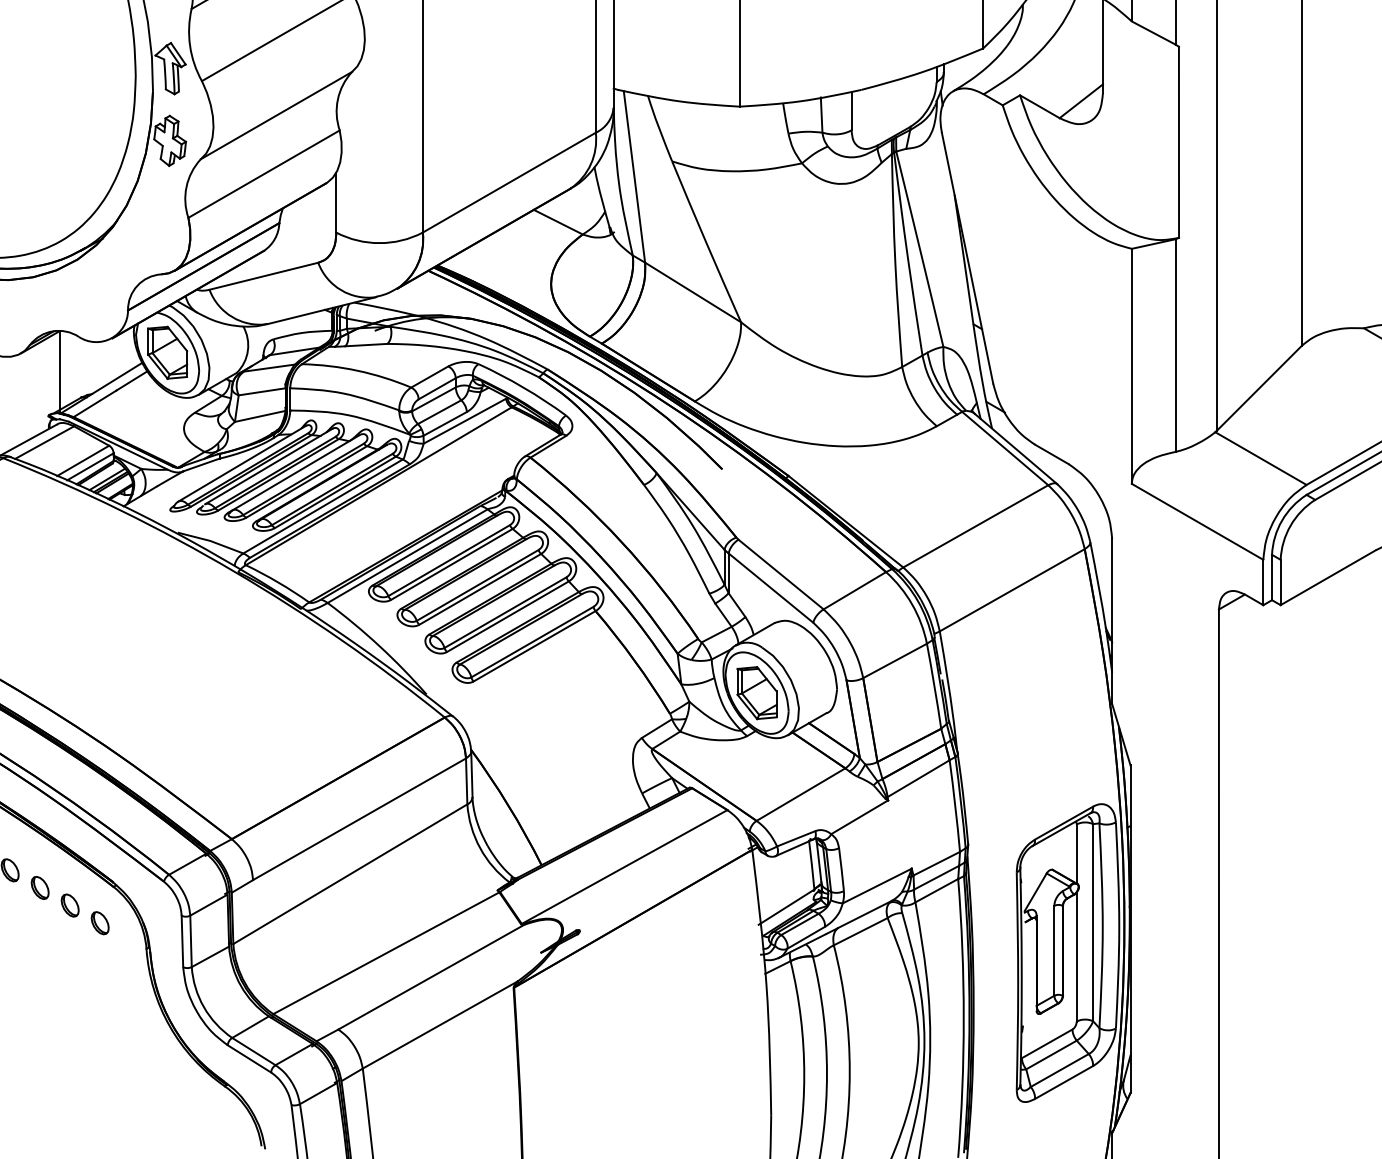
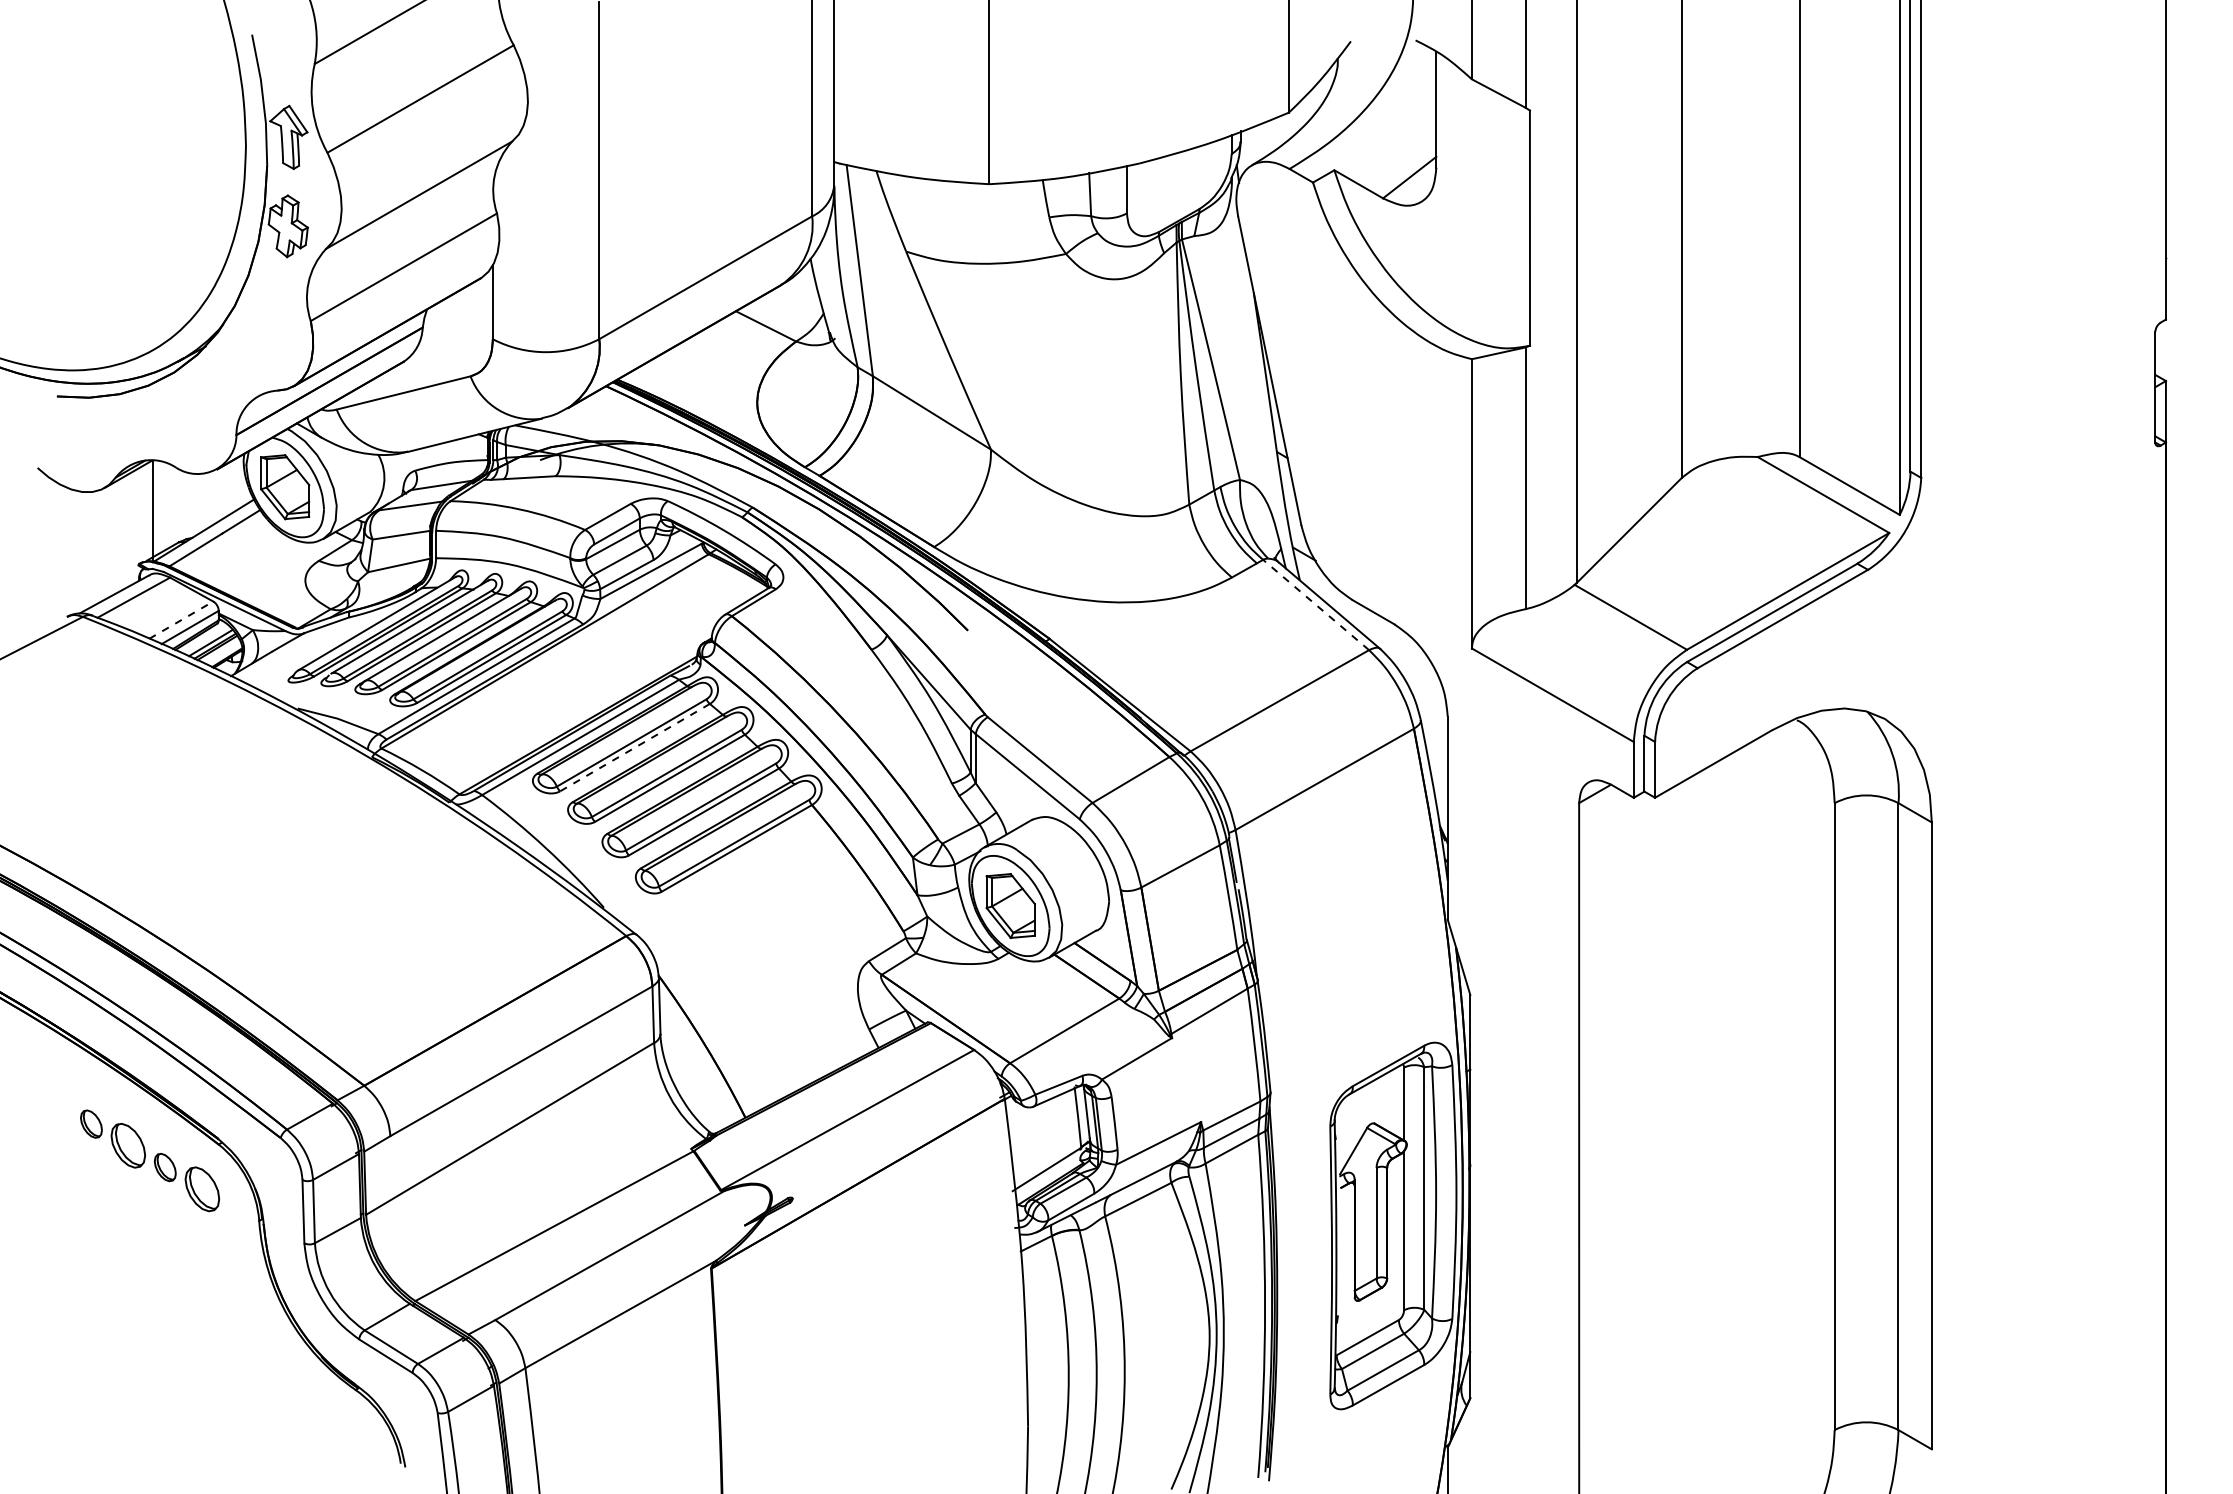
line: (1005, 448) -> (1316, 605), solid -> dashed
line: (83, 460) -> (181, 619), solid -> dashed
line: (452, 564) -> (635, 747), solid -> dashed
part: (40, 887) -> (128, 1145), size x1.6
part: (99, 922) -> (201, 1188), size x1.6

